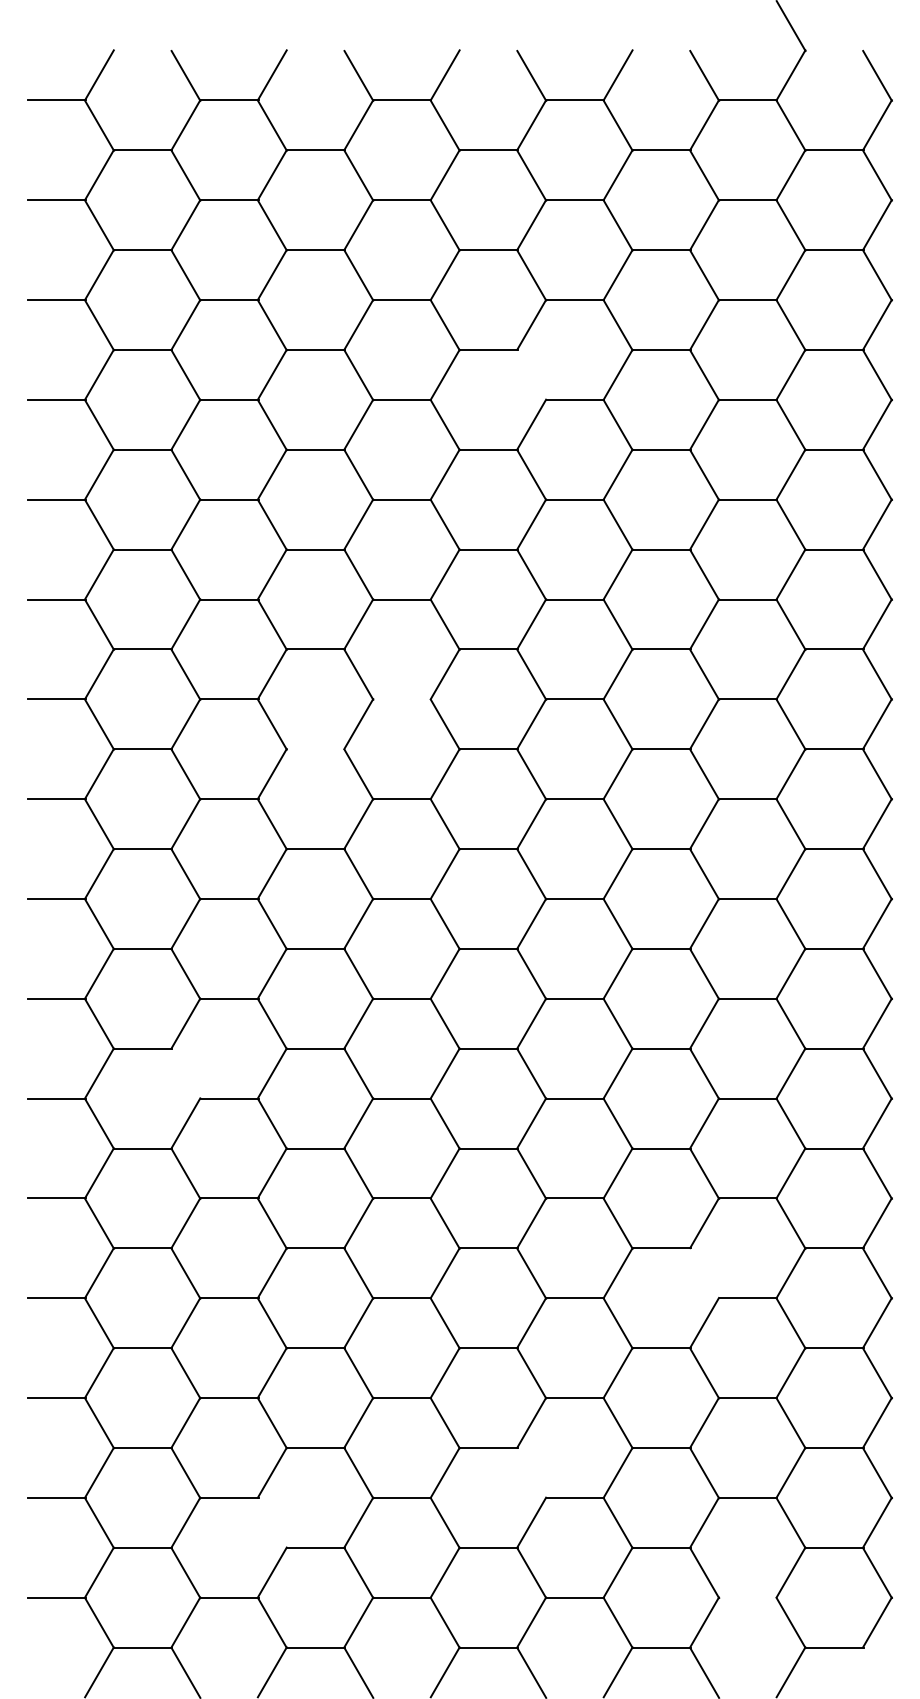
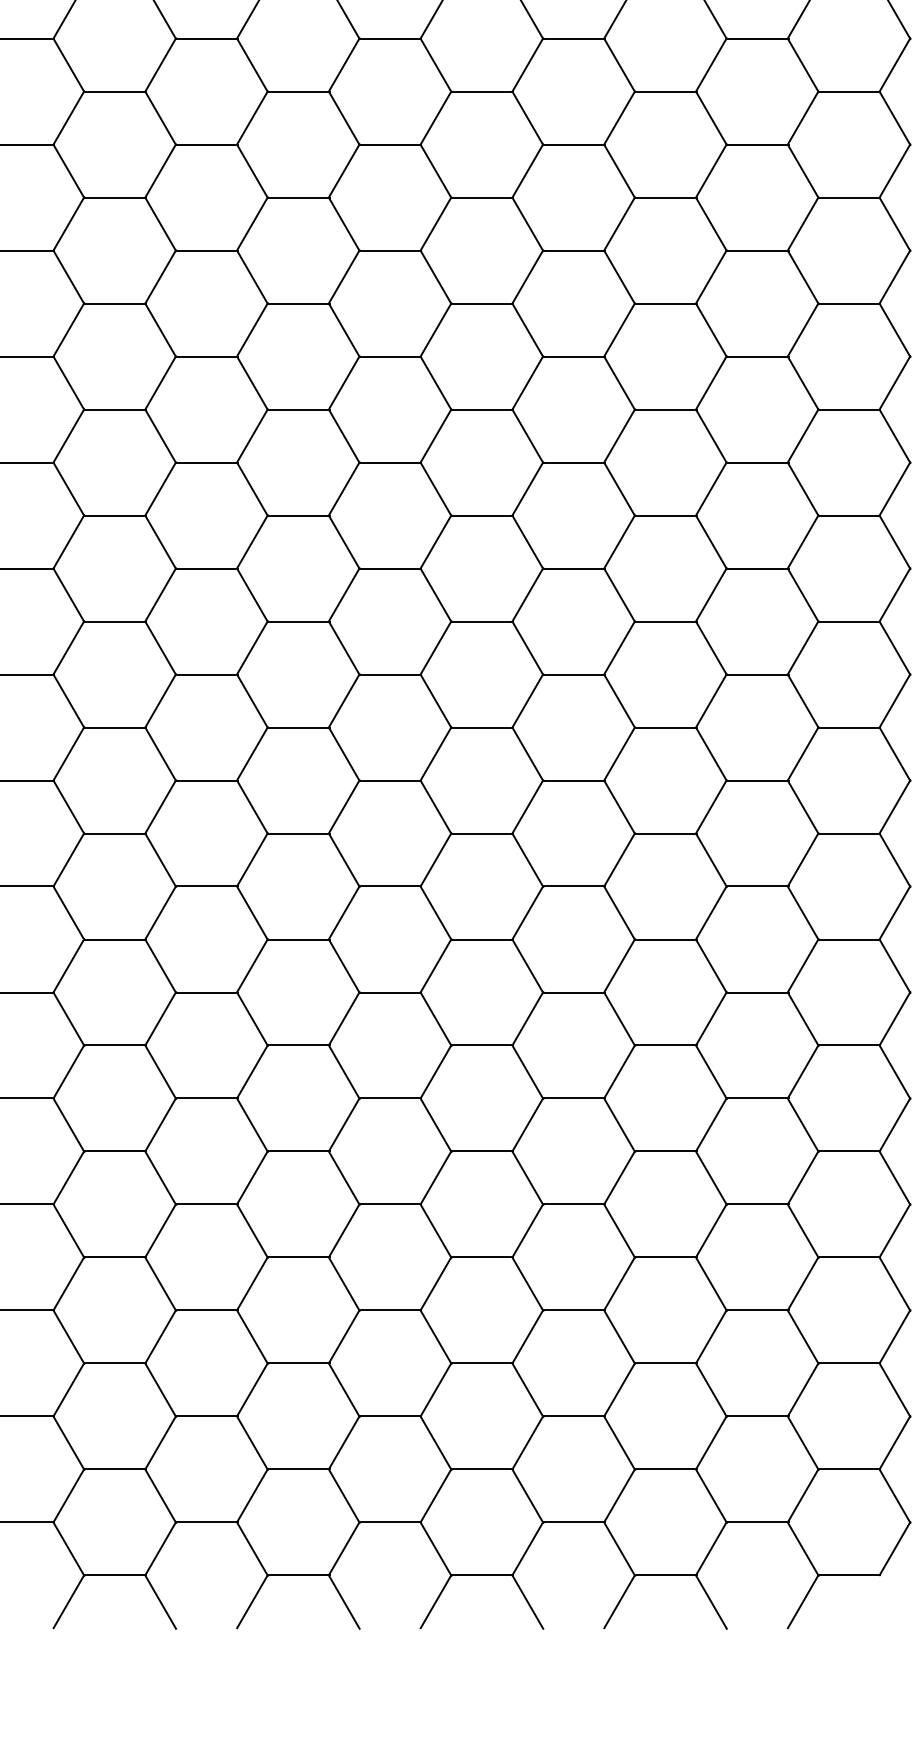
line: (531, 375) -> (527, 224), added
line: (402, 699) -> (390, 568), added
line: (316, 749) -> (299, 621), added
line: (185, 1074) -> (160, 966), added
line: (704, 1273) -> (711, 1178), added
line: (531, 1473) -> (527, 1390), added
line: (272, 1523) -> (252, 1443), added
line: (748, 1597) -> (758, 1522), added

